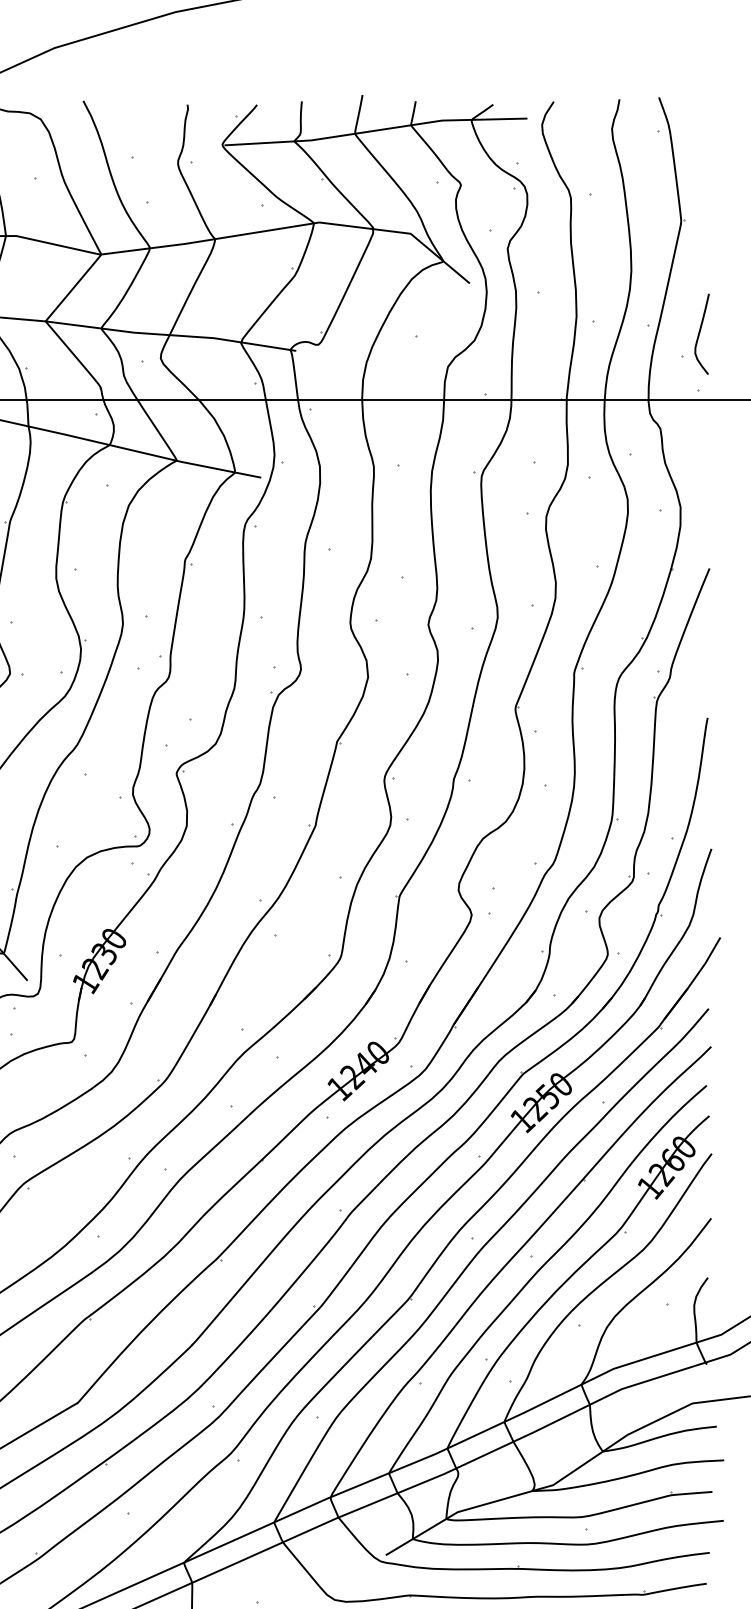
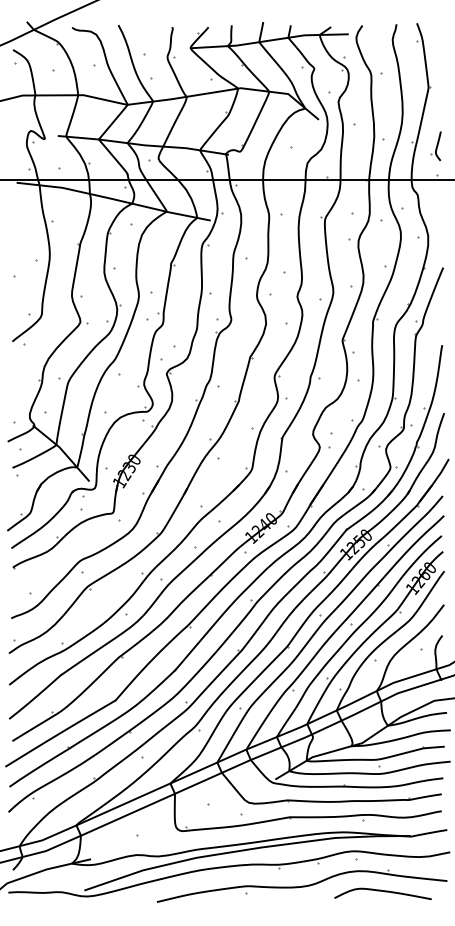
part: (694, 334) -> (435, 146), size x0.7

